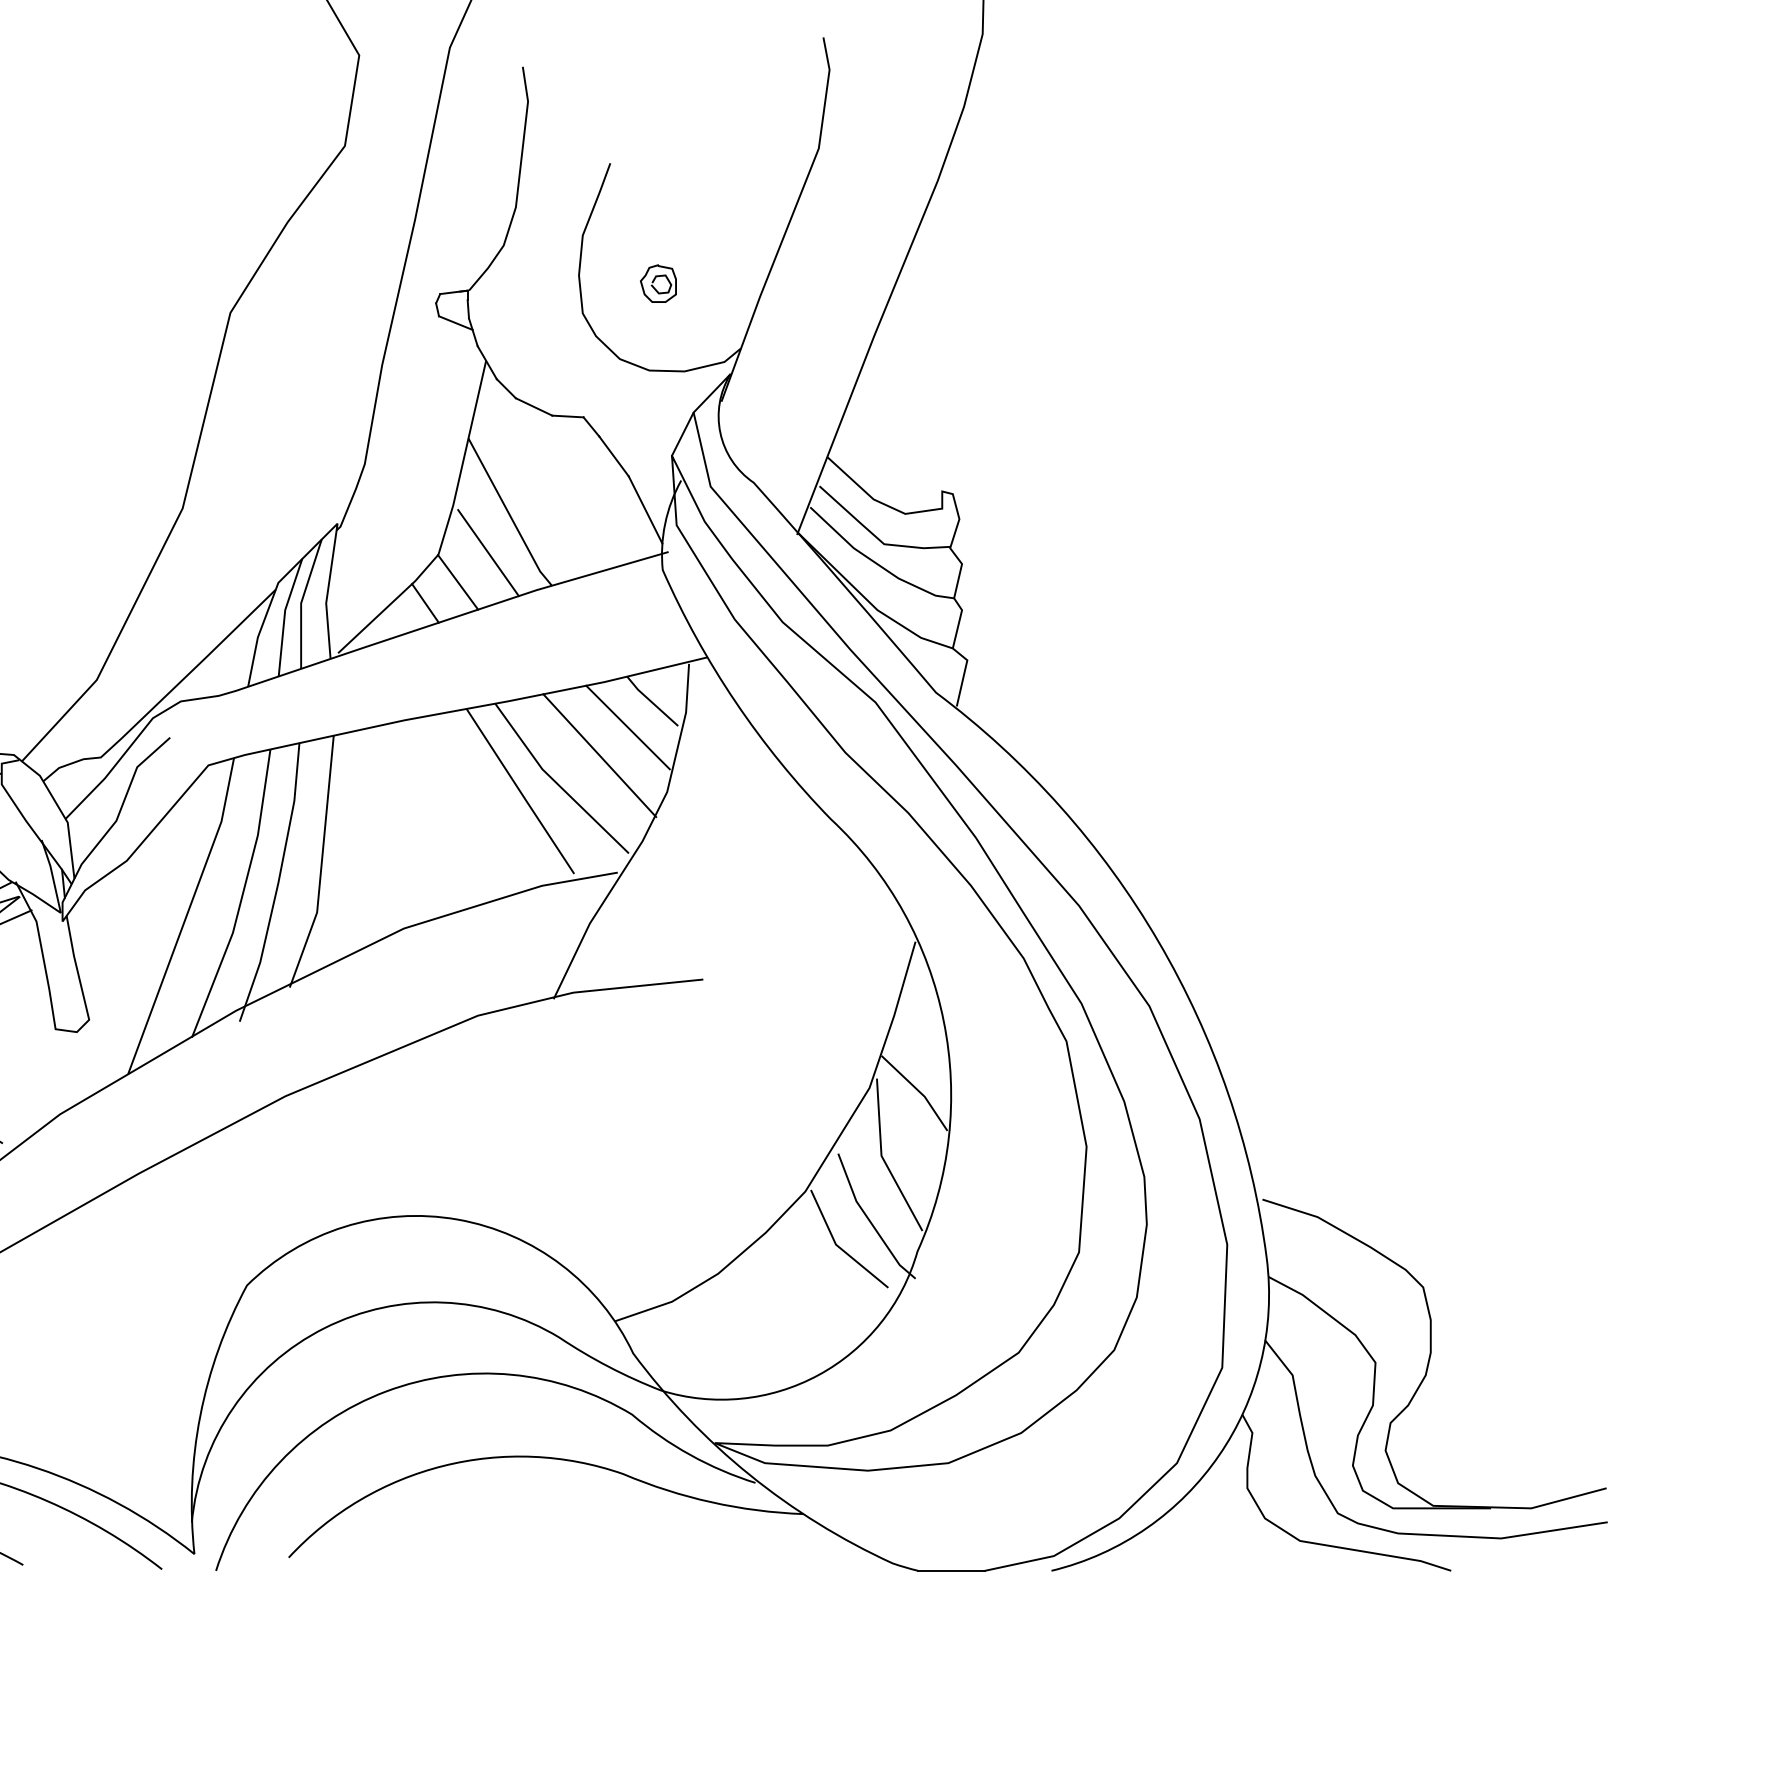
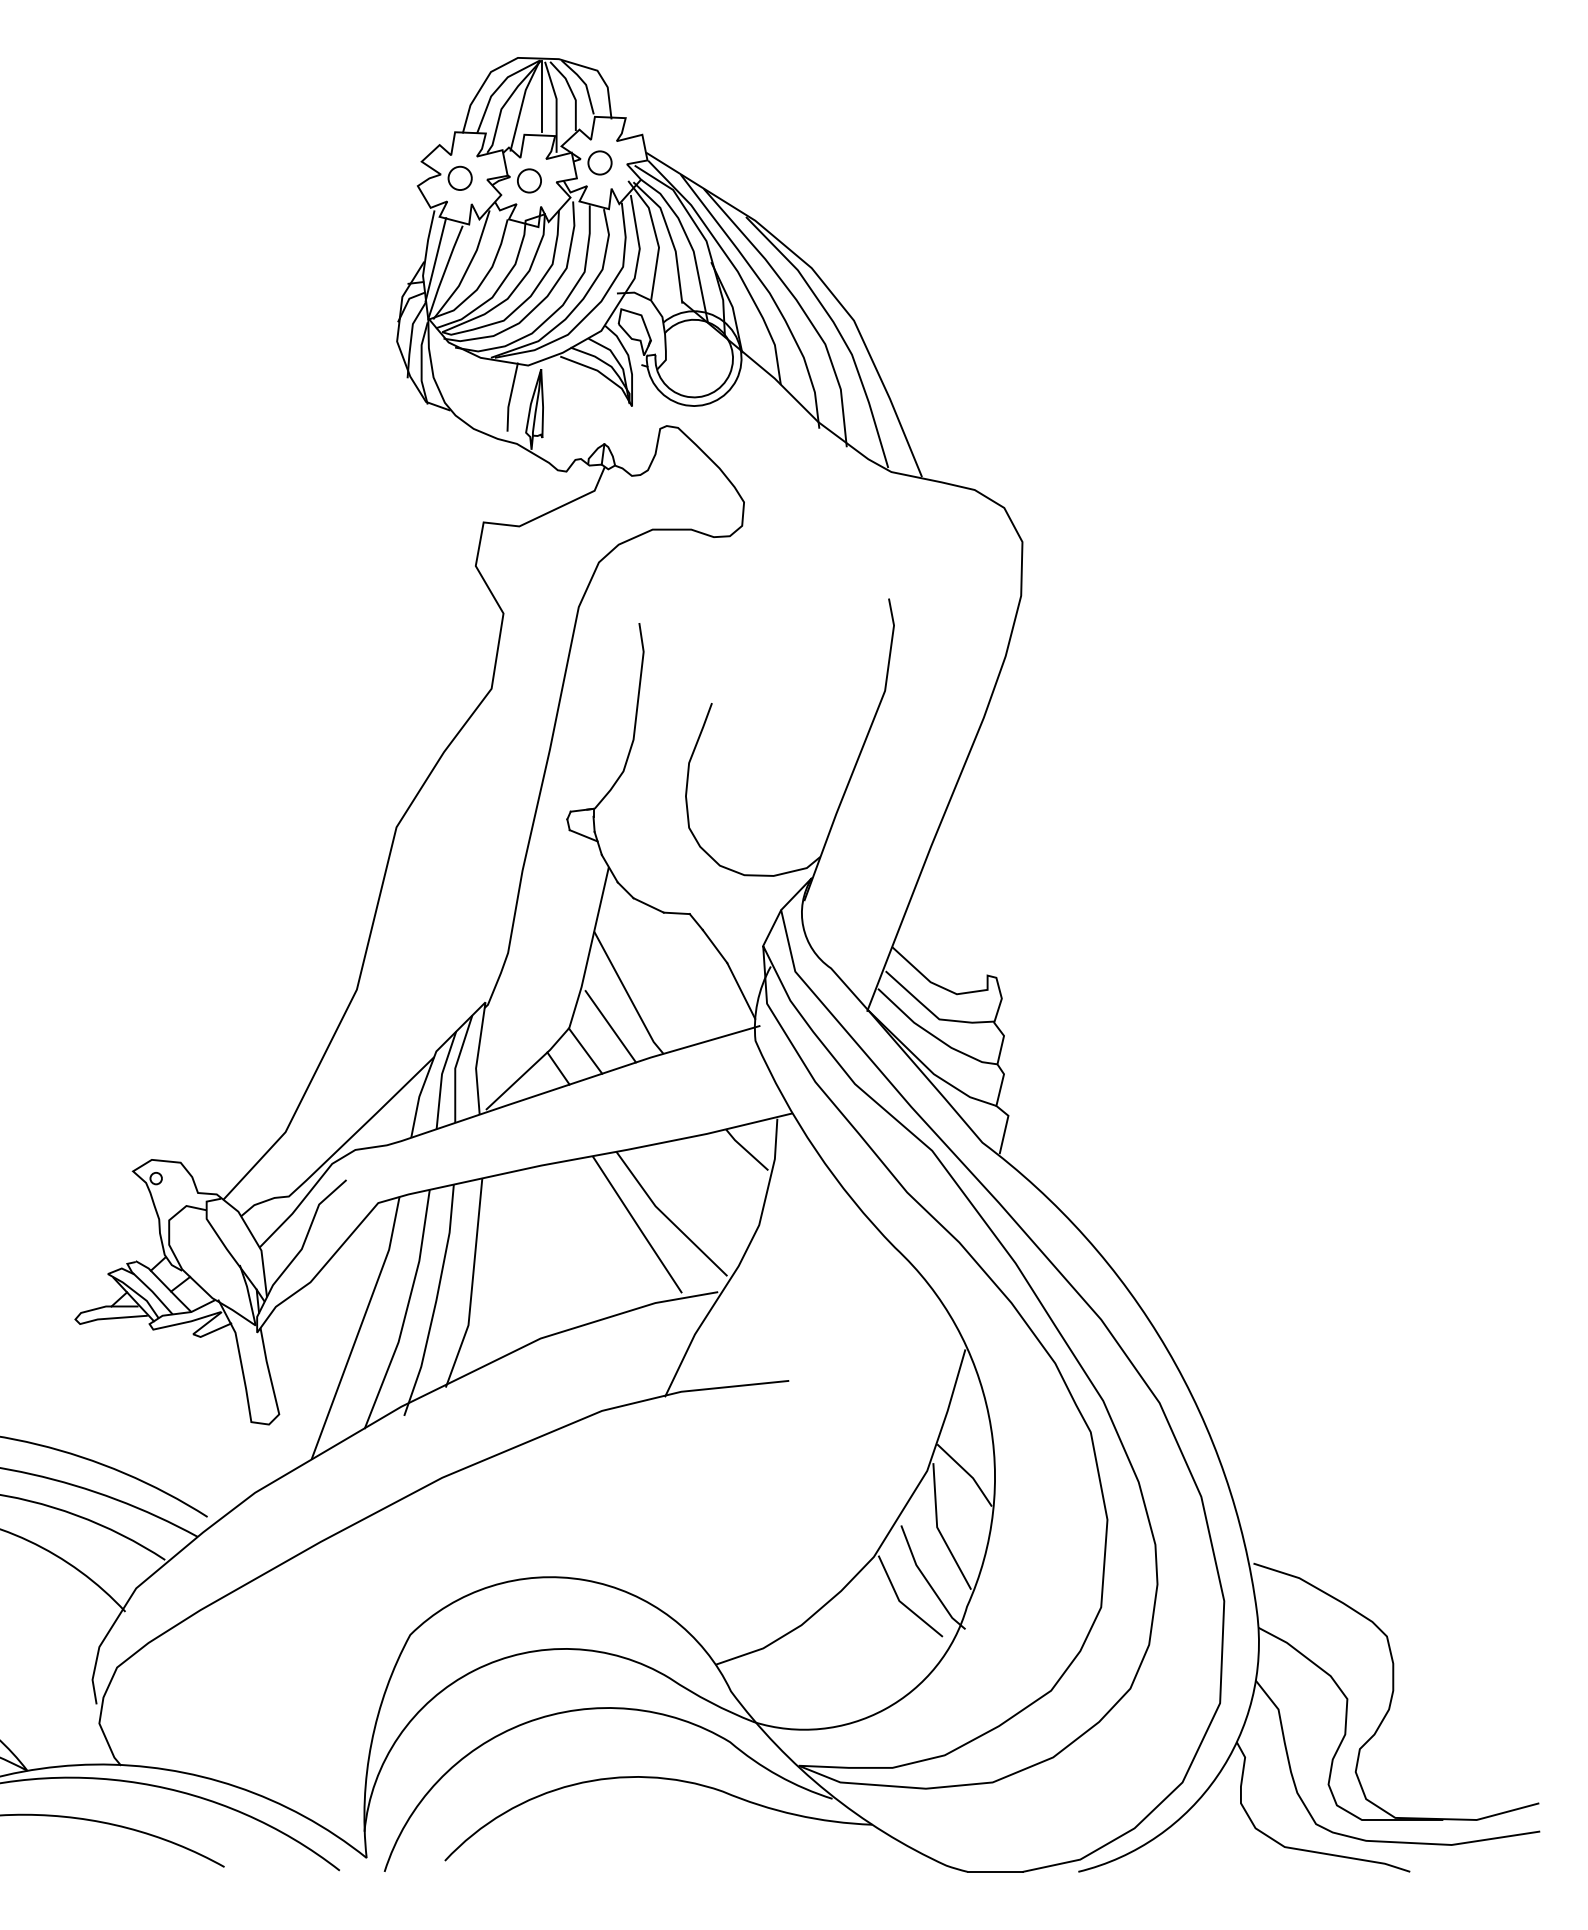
part: (657, 282) -> (751, 802), removed
line: (627, 727) -> (726, 1171), removed
line: (600, 755) -> (703, 1194), removed

